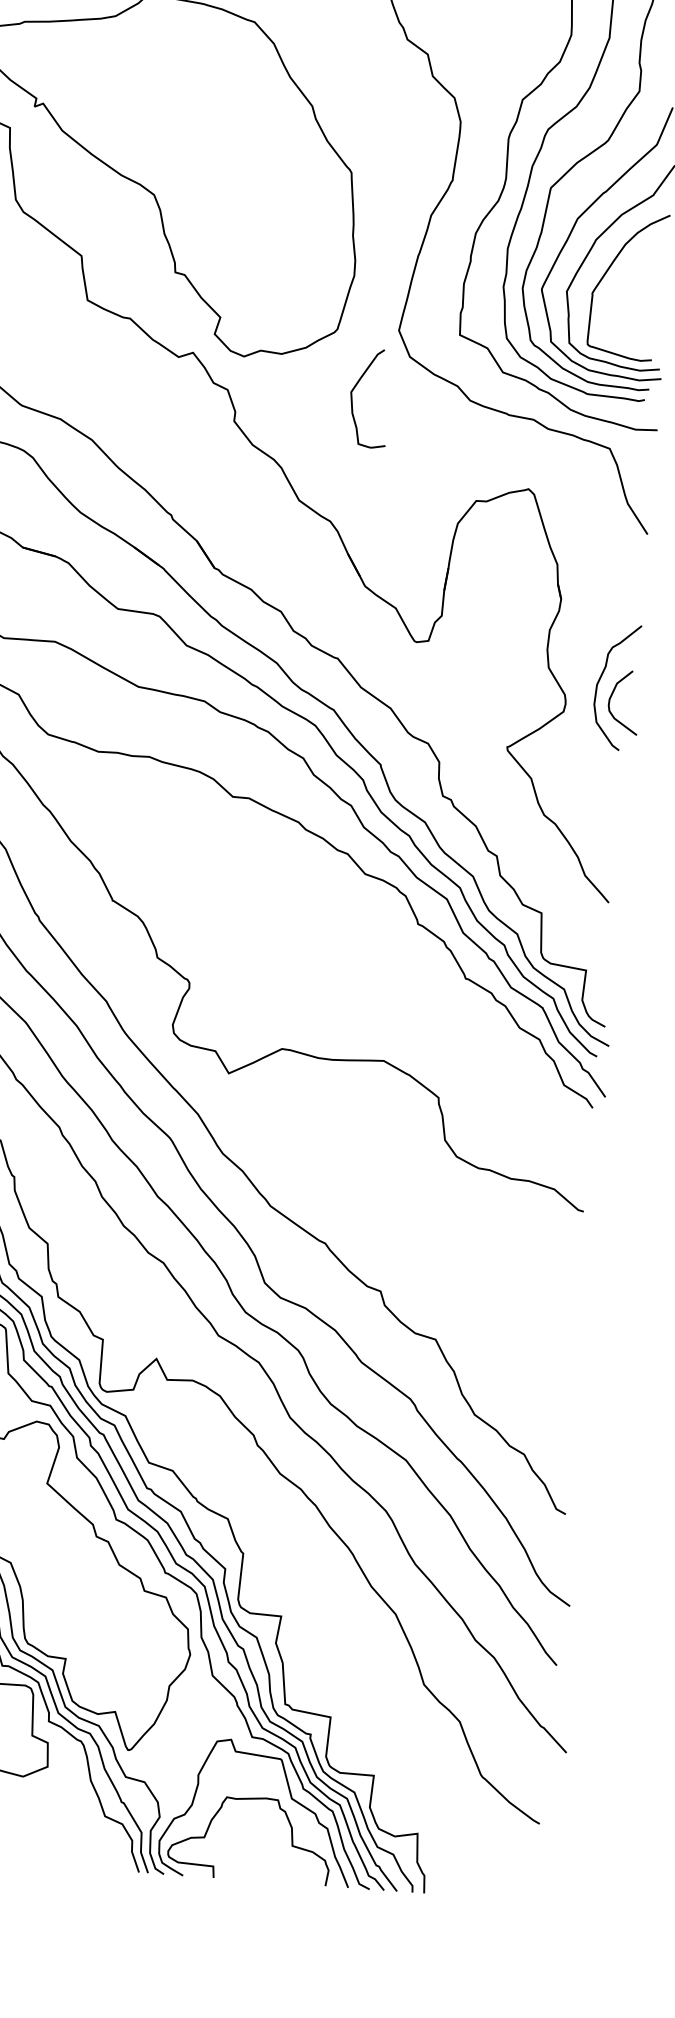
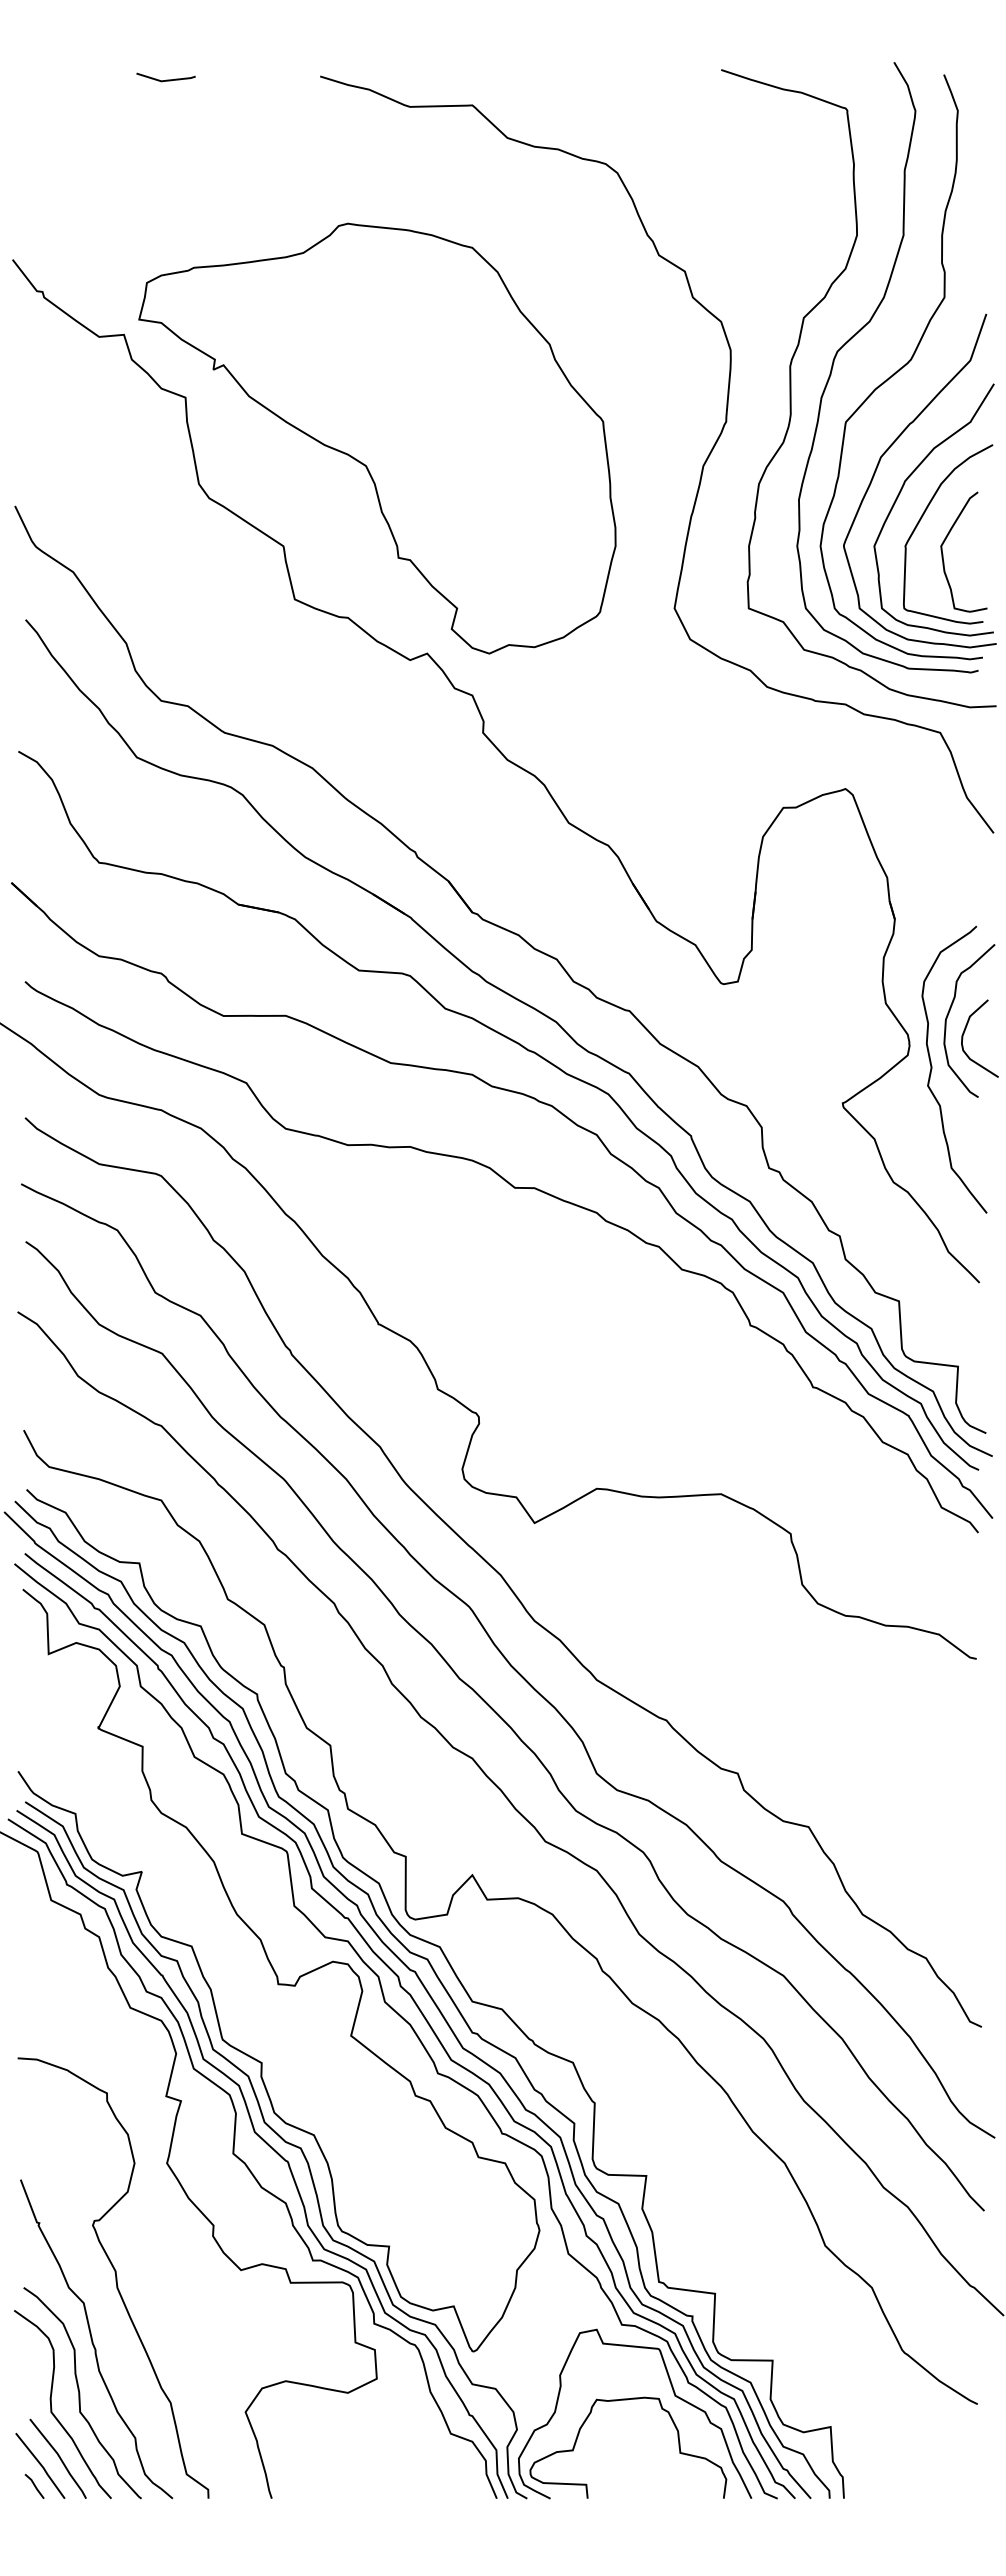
curve: (352, 398) -> (943, 553), moved
curve: (583, 724) -> (932, 1069), added

